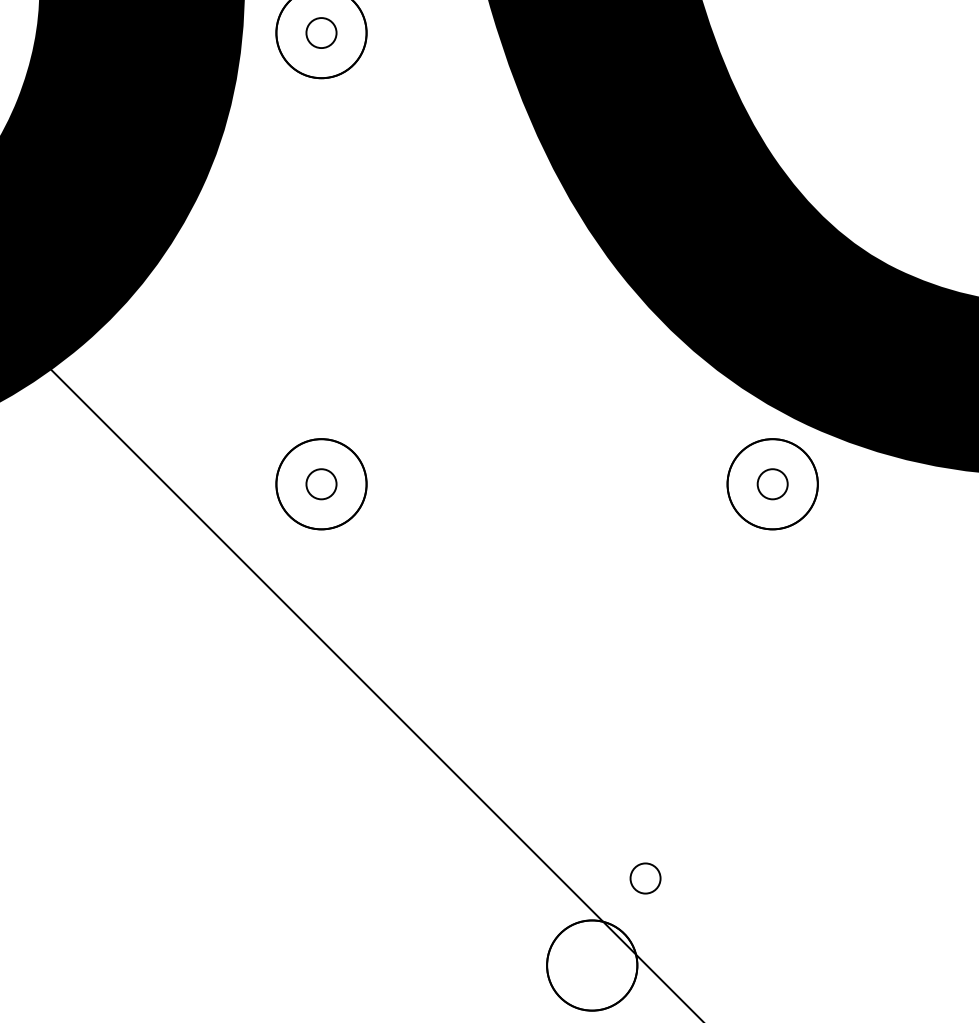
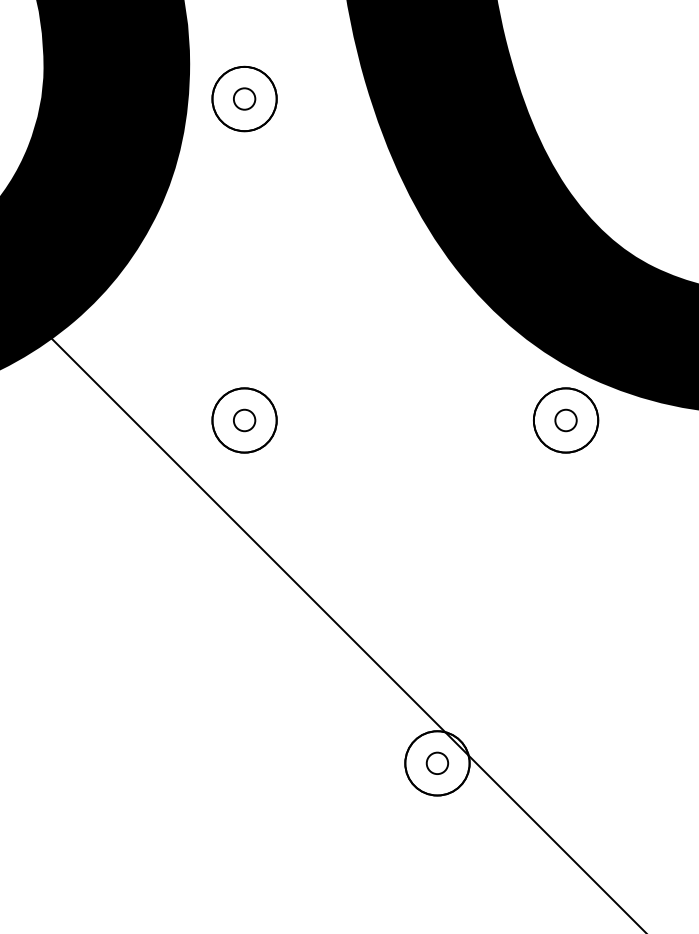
part: (645, 877) -> (437, 762), moved

